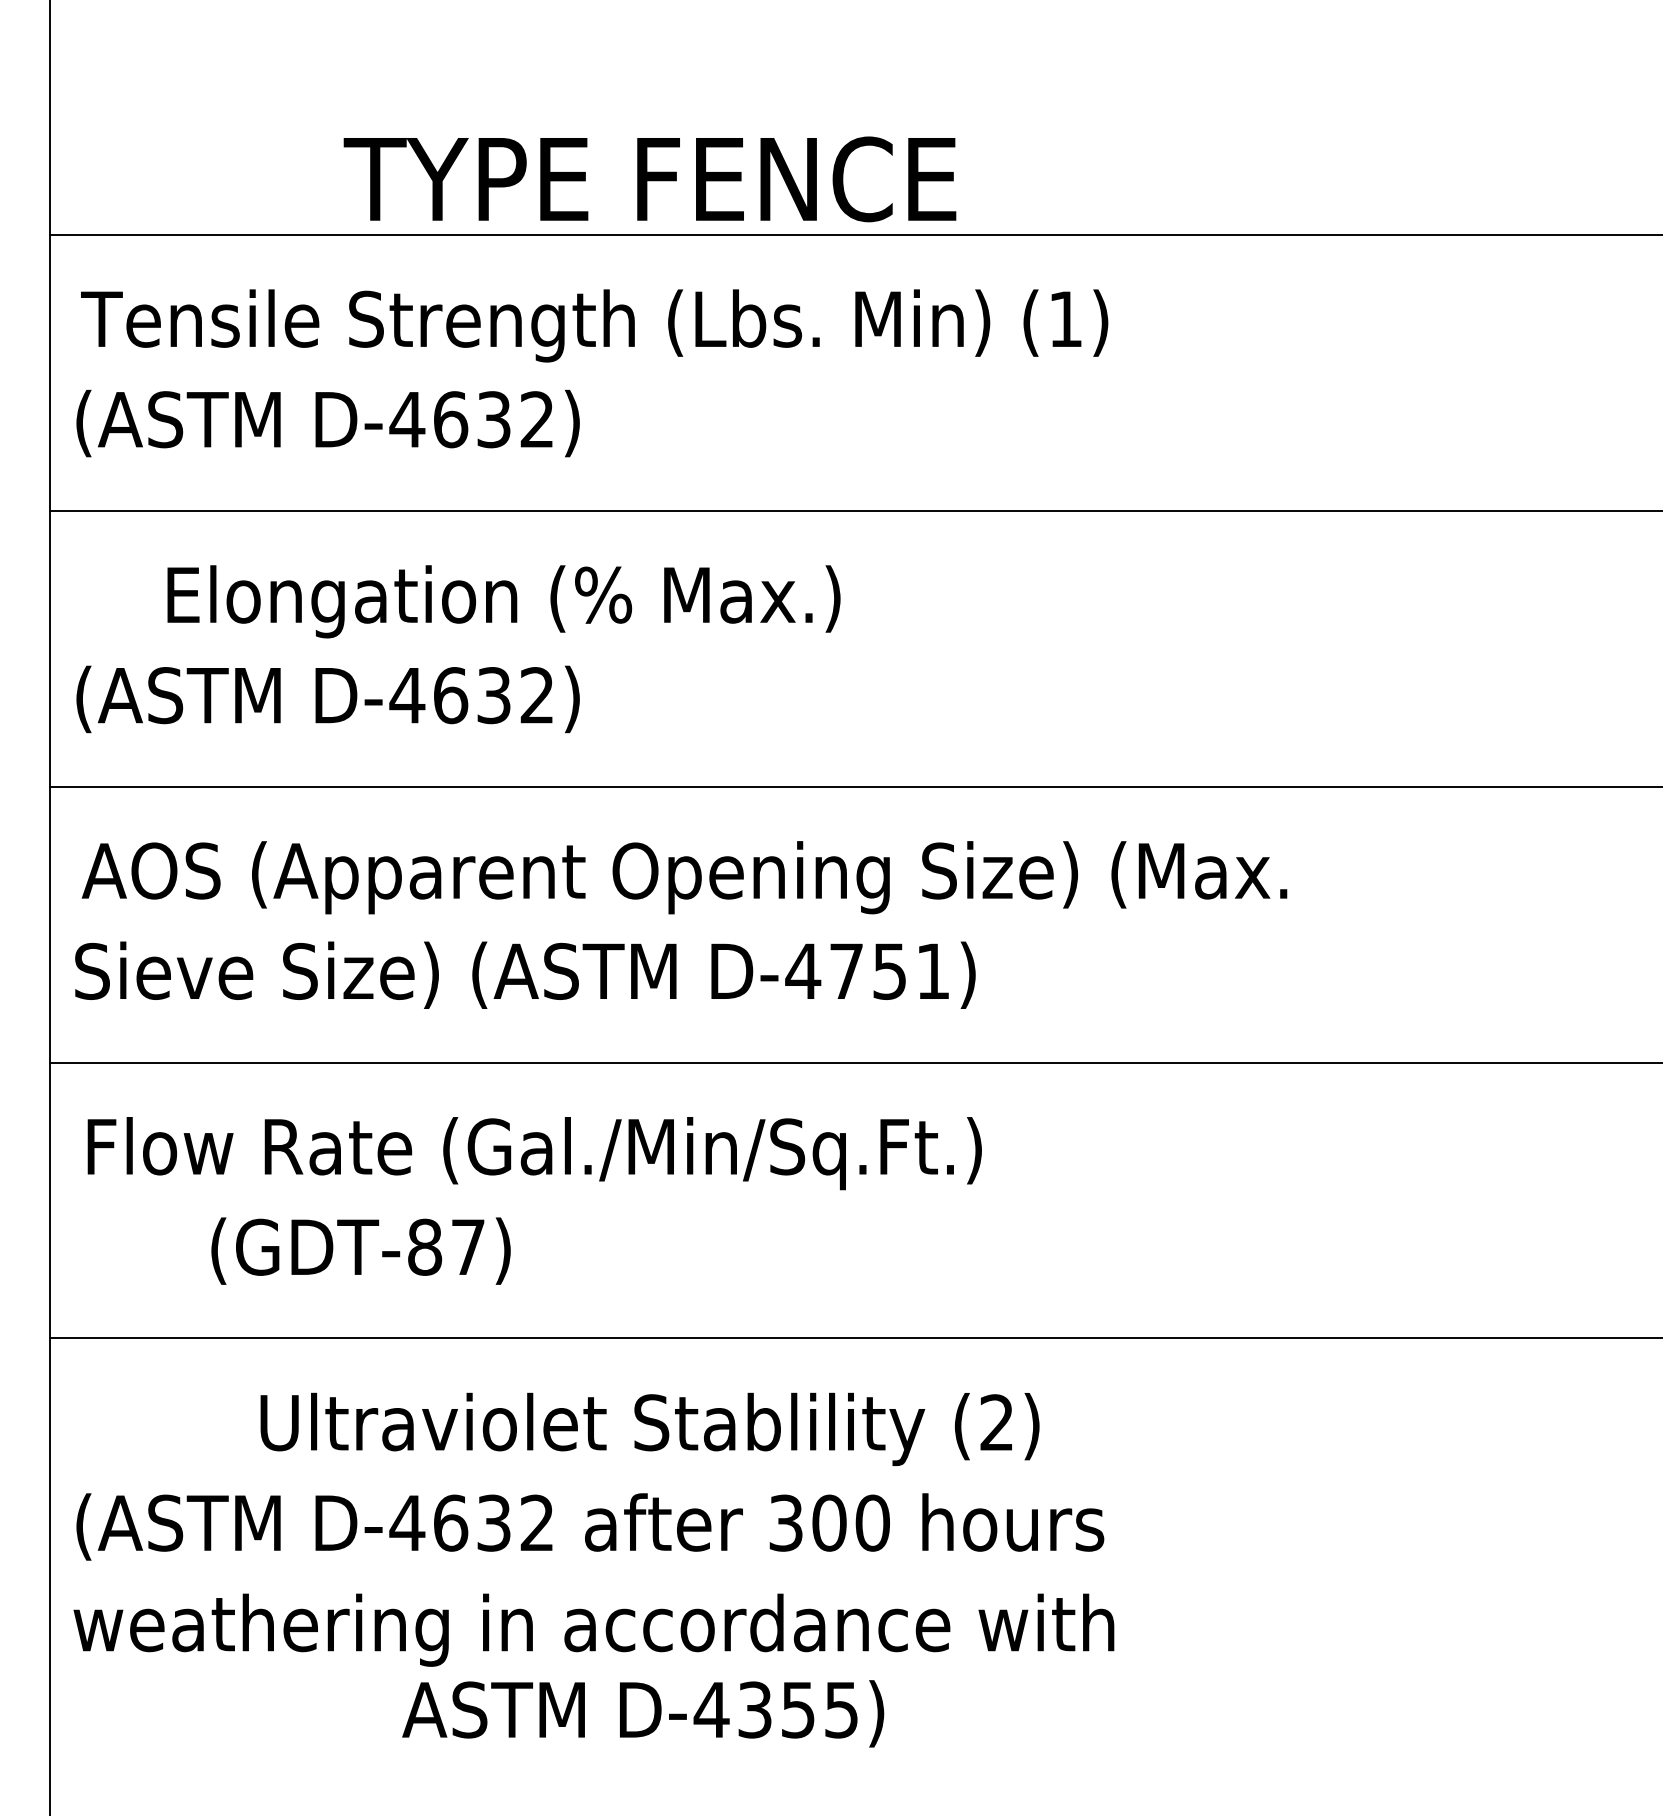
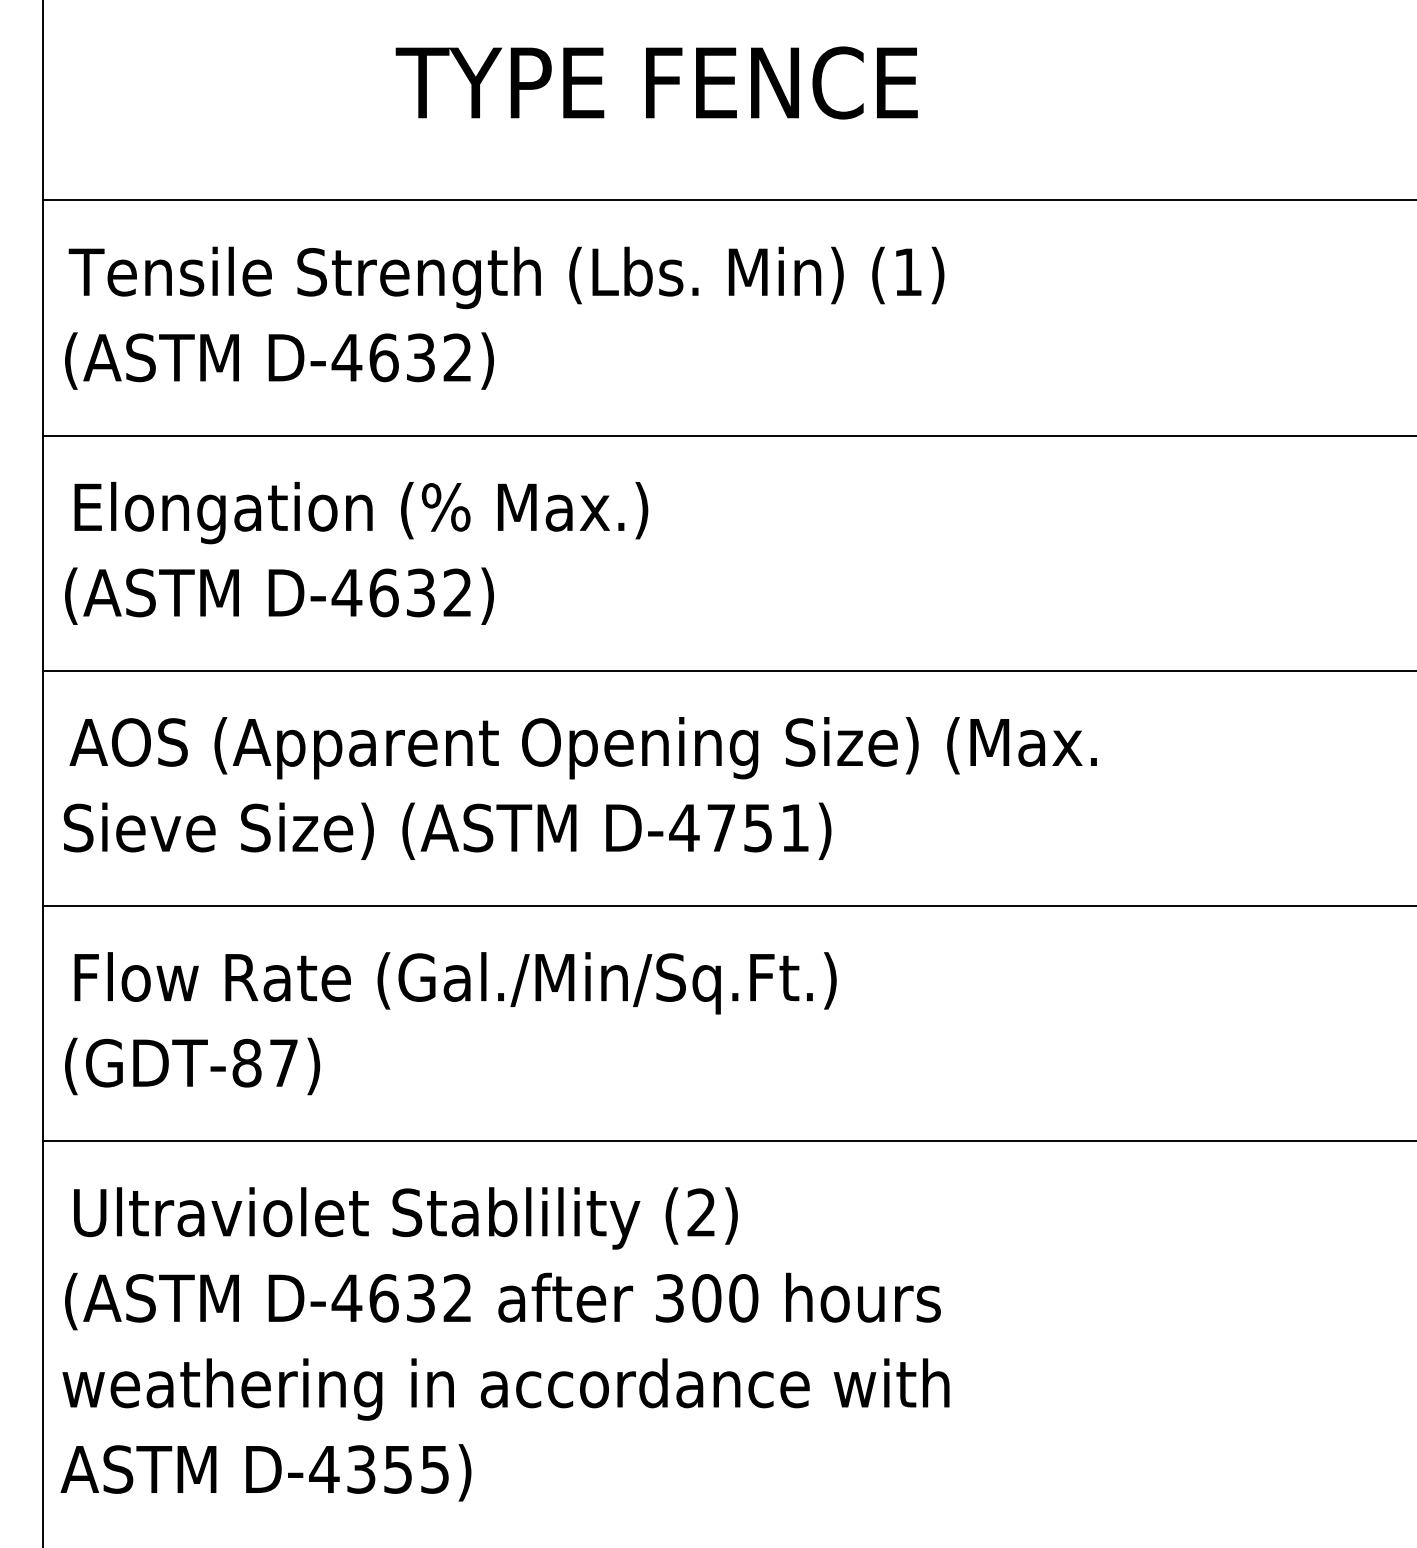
text: (649, 178) -> (656, 82), moved
text: (504, 601) -> (361, 512), moved
text: (361, 1251) -> (192, 1066), moved
text: (649, 1429) -> (405, 1218), moved
text: (642, 1713) -> (265, 1472), moved

